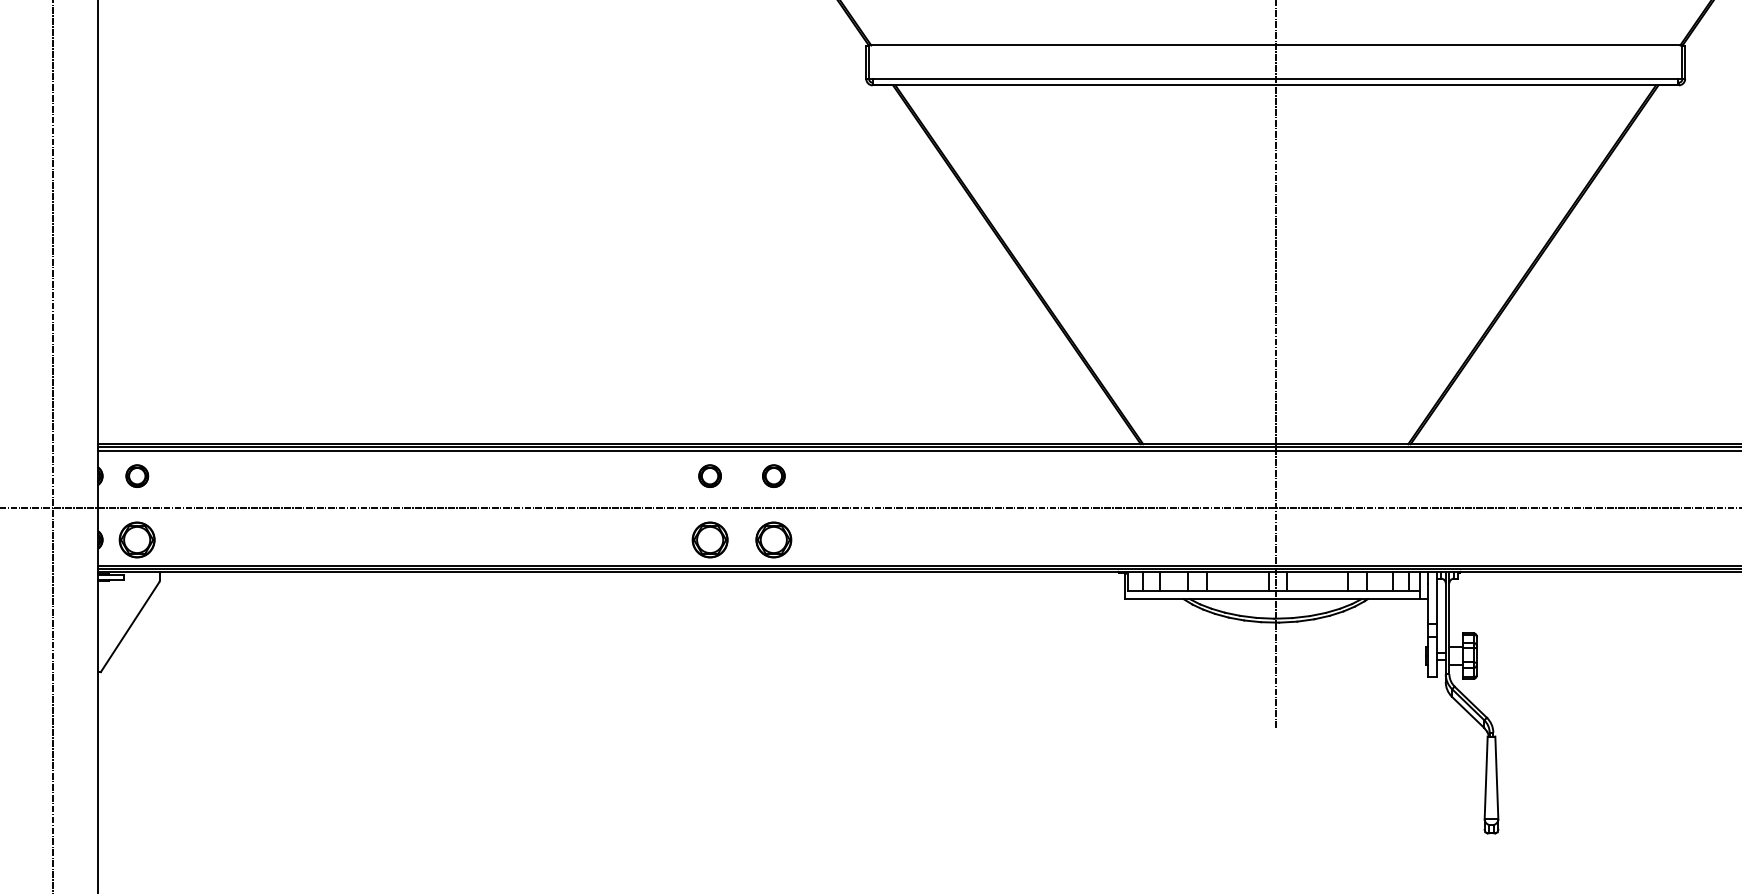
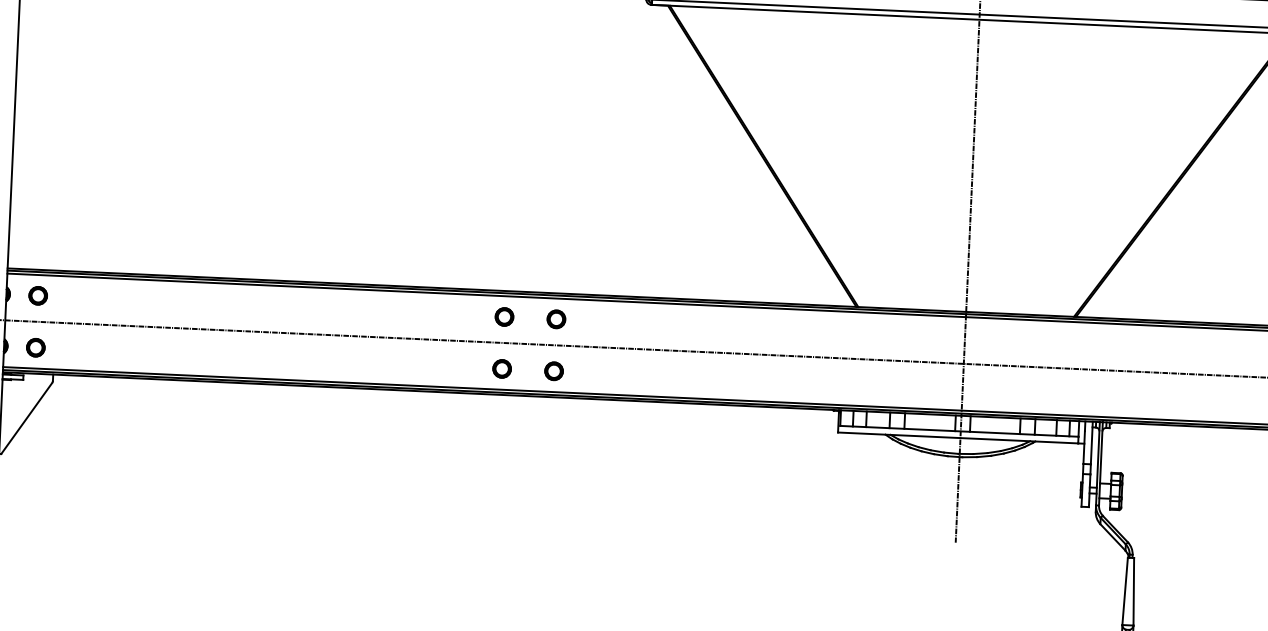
part: (137, 539) -> (36, 347), size x0.62
part: (709, 539) -> (501, 368), size x0.62
part: (773, 539) -> (553, 370), size x0.62

